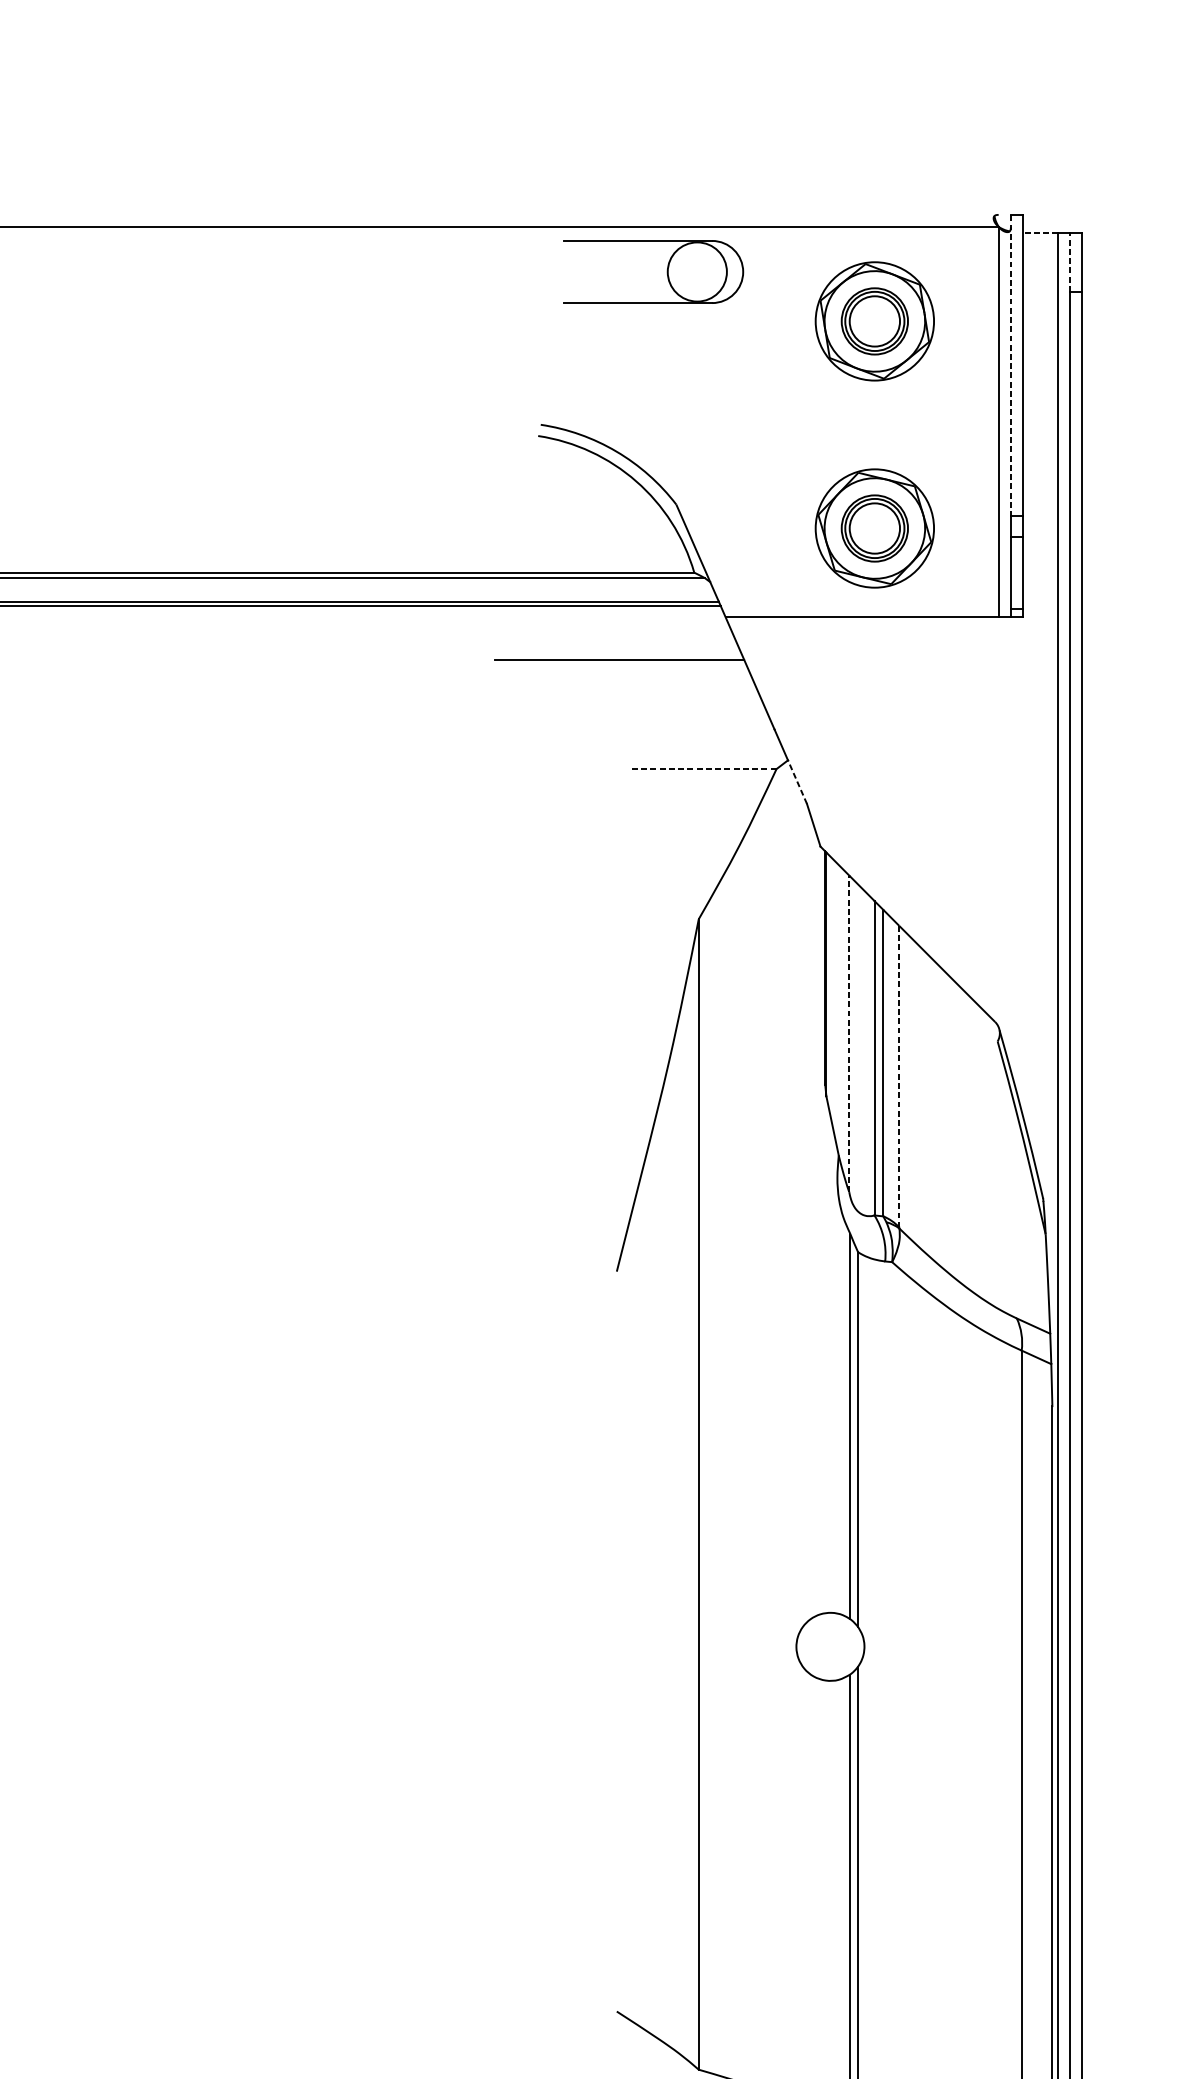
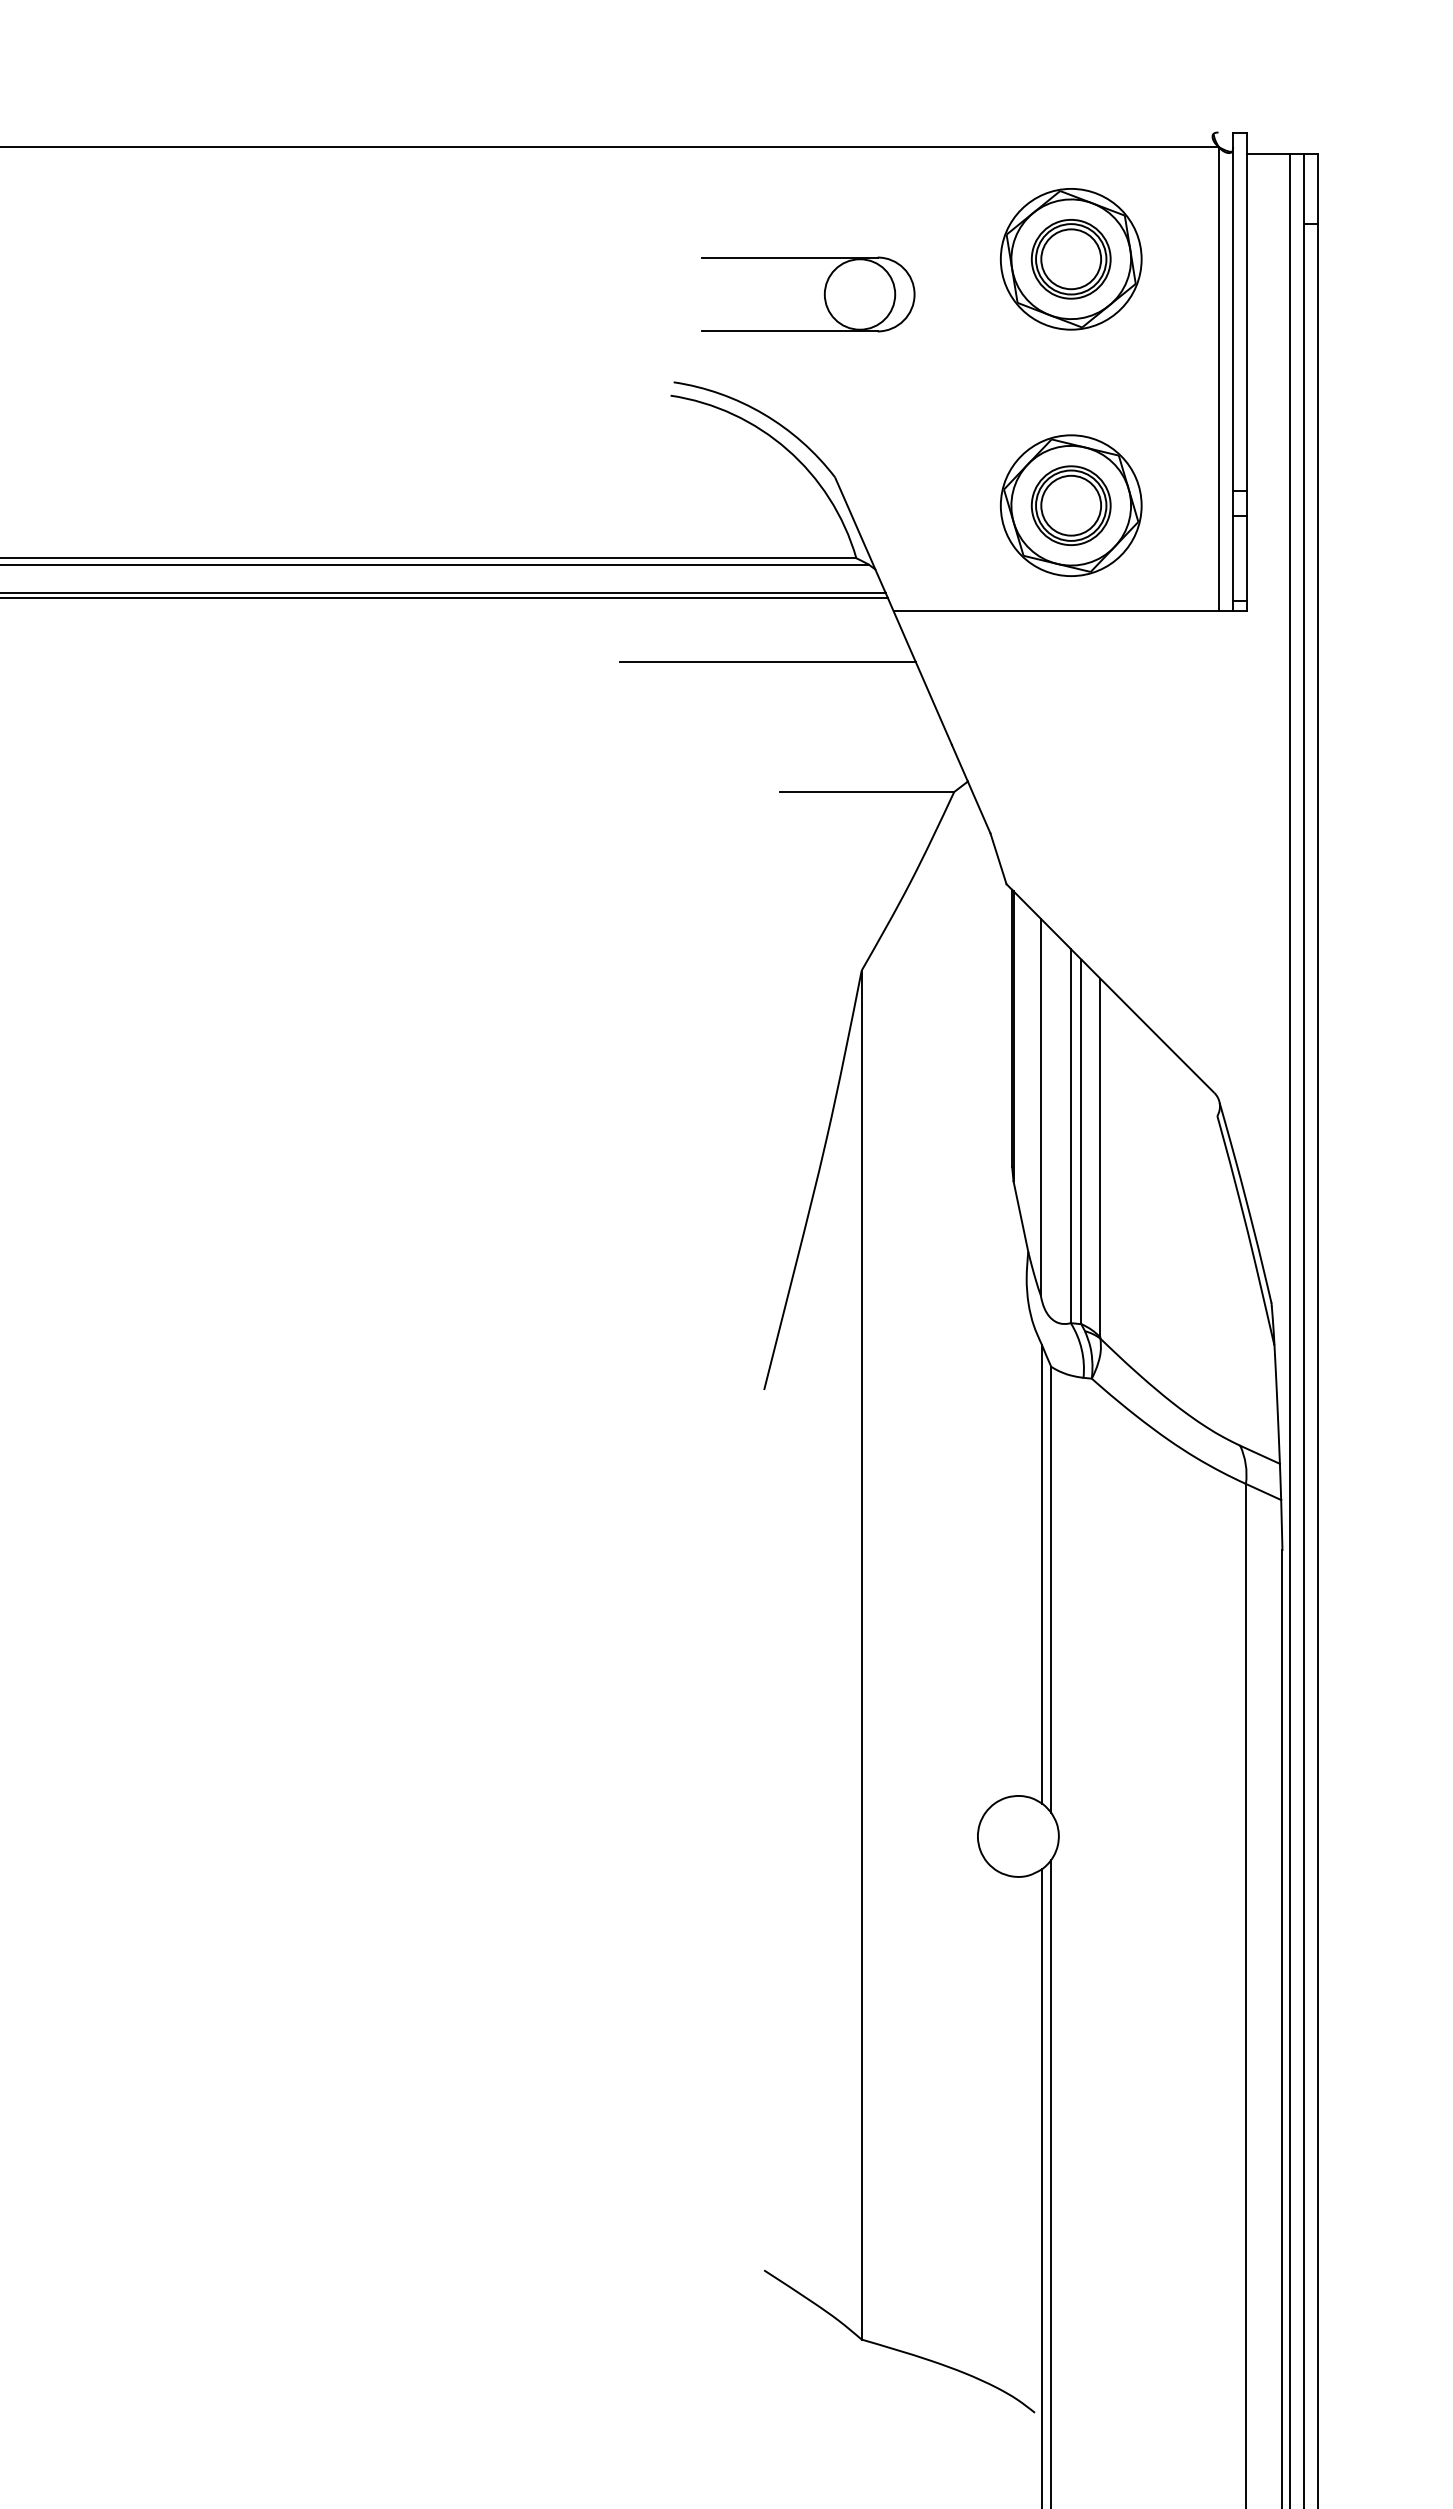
line: (1039, 232) -> (1267, 153), dashed -> solid
line: (1070, 261) -> (1303, 188), dashed -> solid
part: (666, 272) -> (823, 294), moved
line: (1011, 366) -> (1233, 312), dashed -> solid
line: (702, 769) -> (866, 792), dashed -> solid
line: (796, 782) -> (978, 807), dashed -> solid
line: (849, 1033) -> (1040, 1106), dashed -> solid
line: (899, 1077) -> (1100, 1158), dashed -> solid

